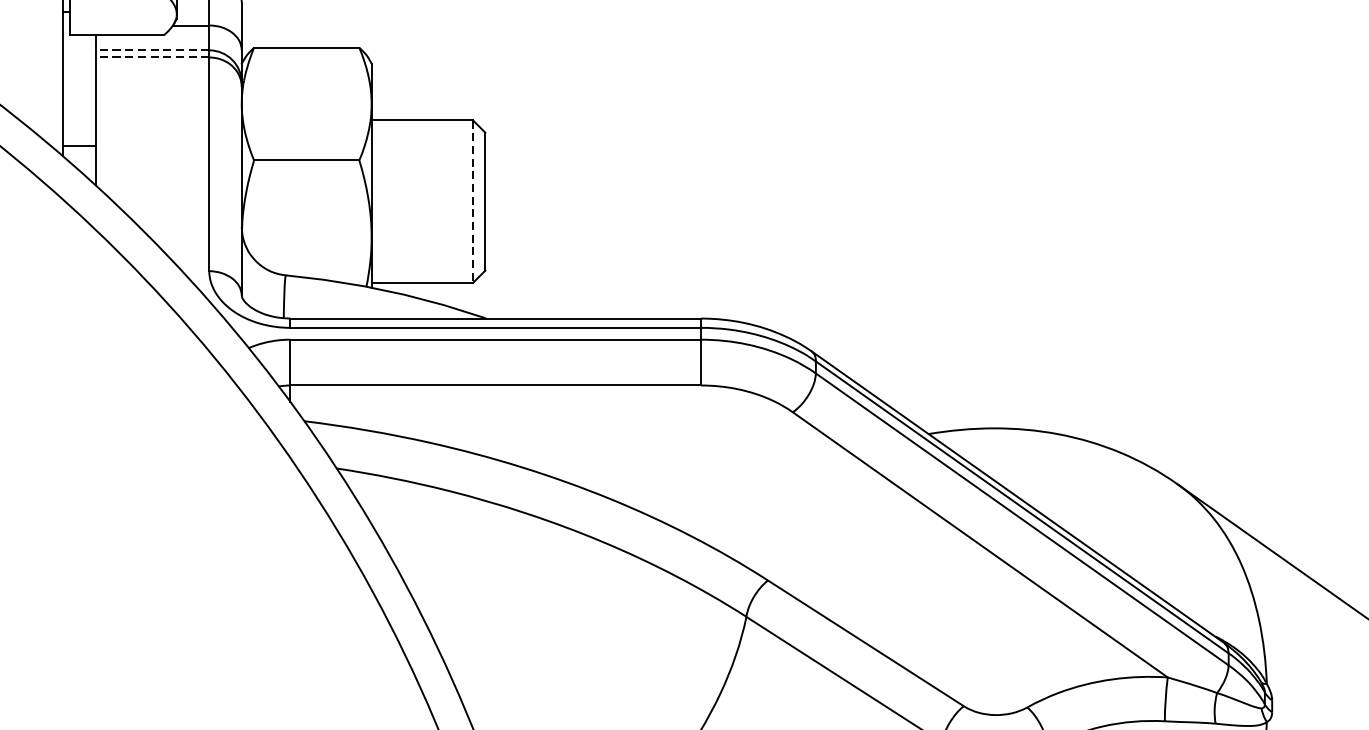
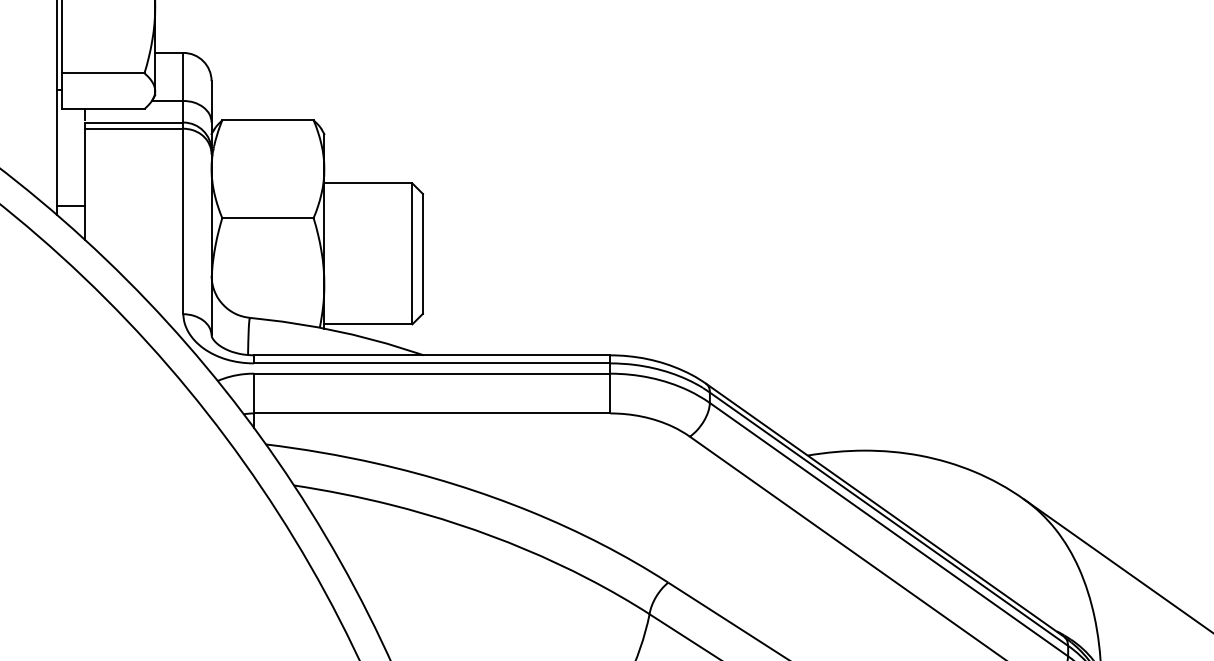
line: (151, 50) -> (133, 122), dashed -> solid
line: (151, 57) -> (133, 128), dashed -> solid
line: (473, 202) -> (412, 254), dashed -> solid

